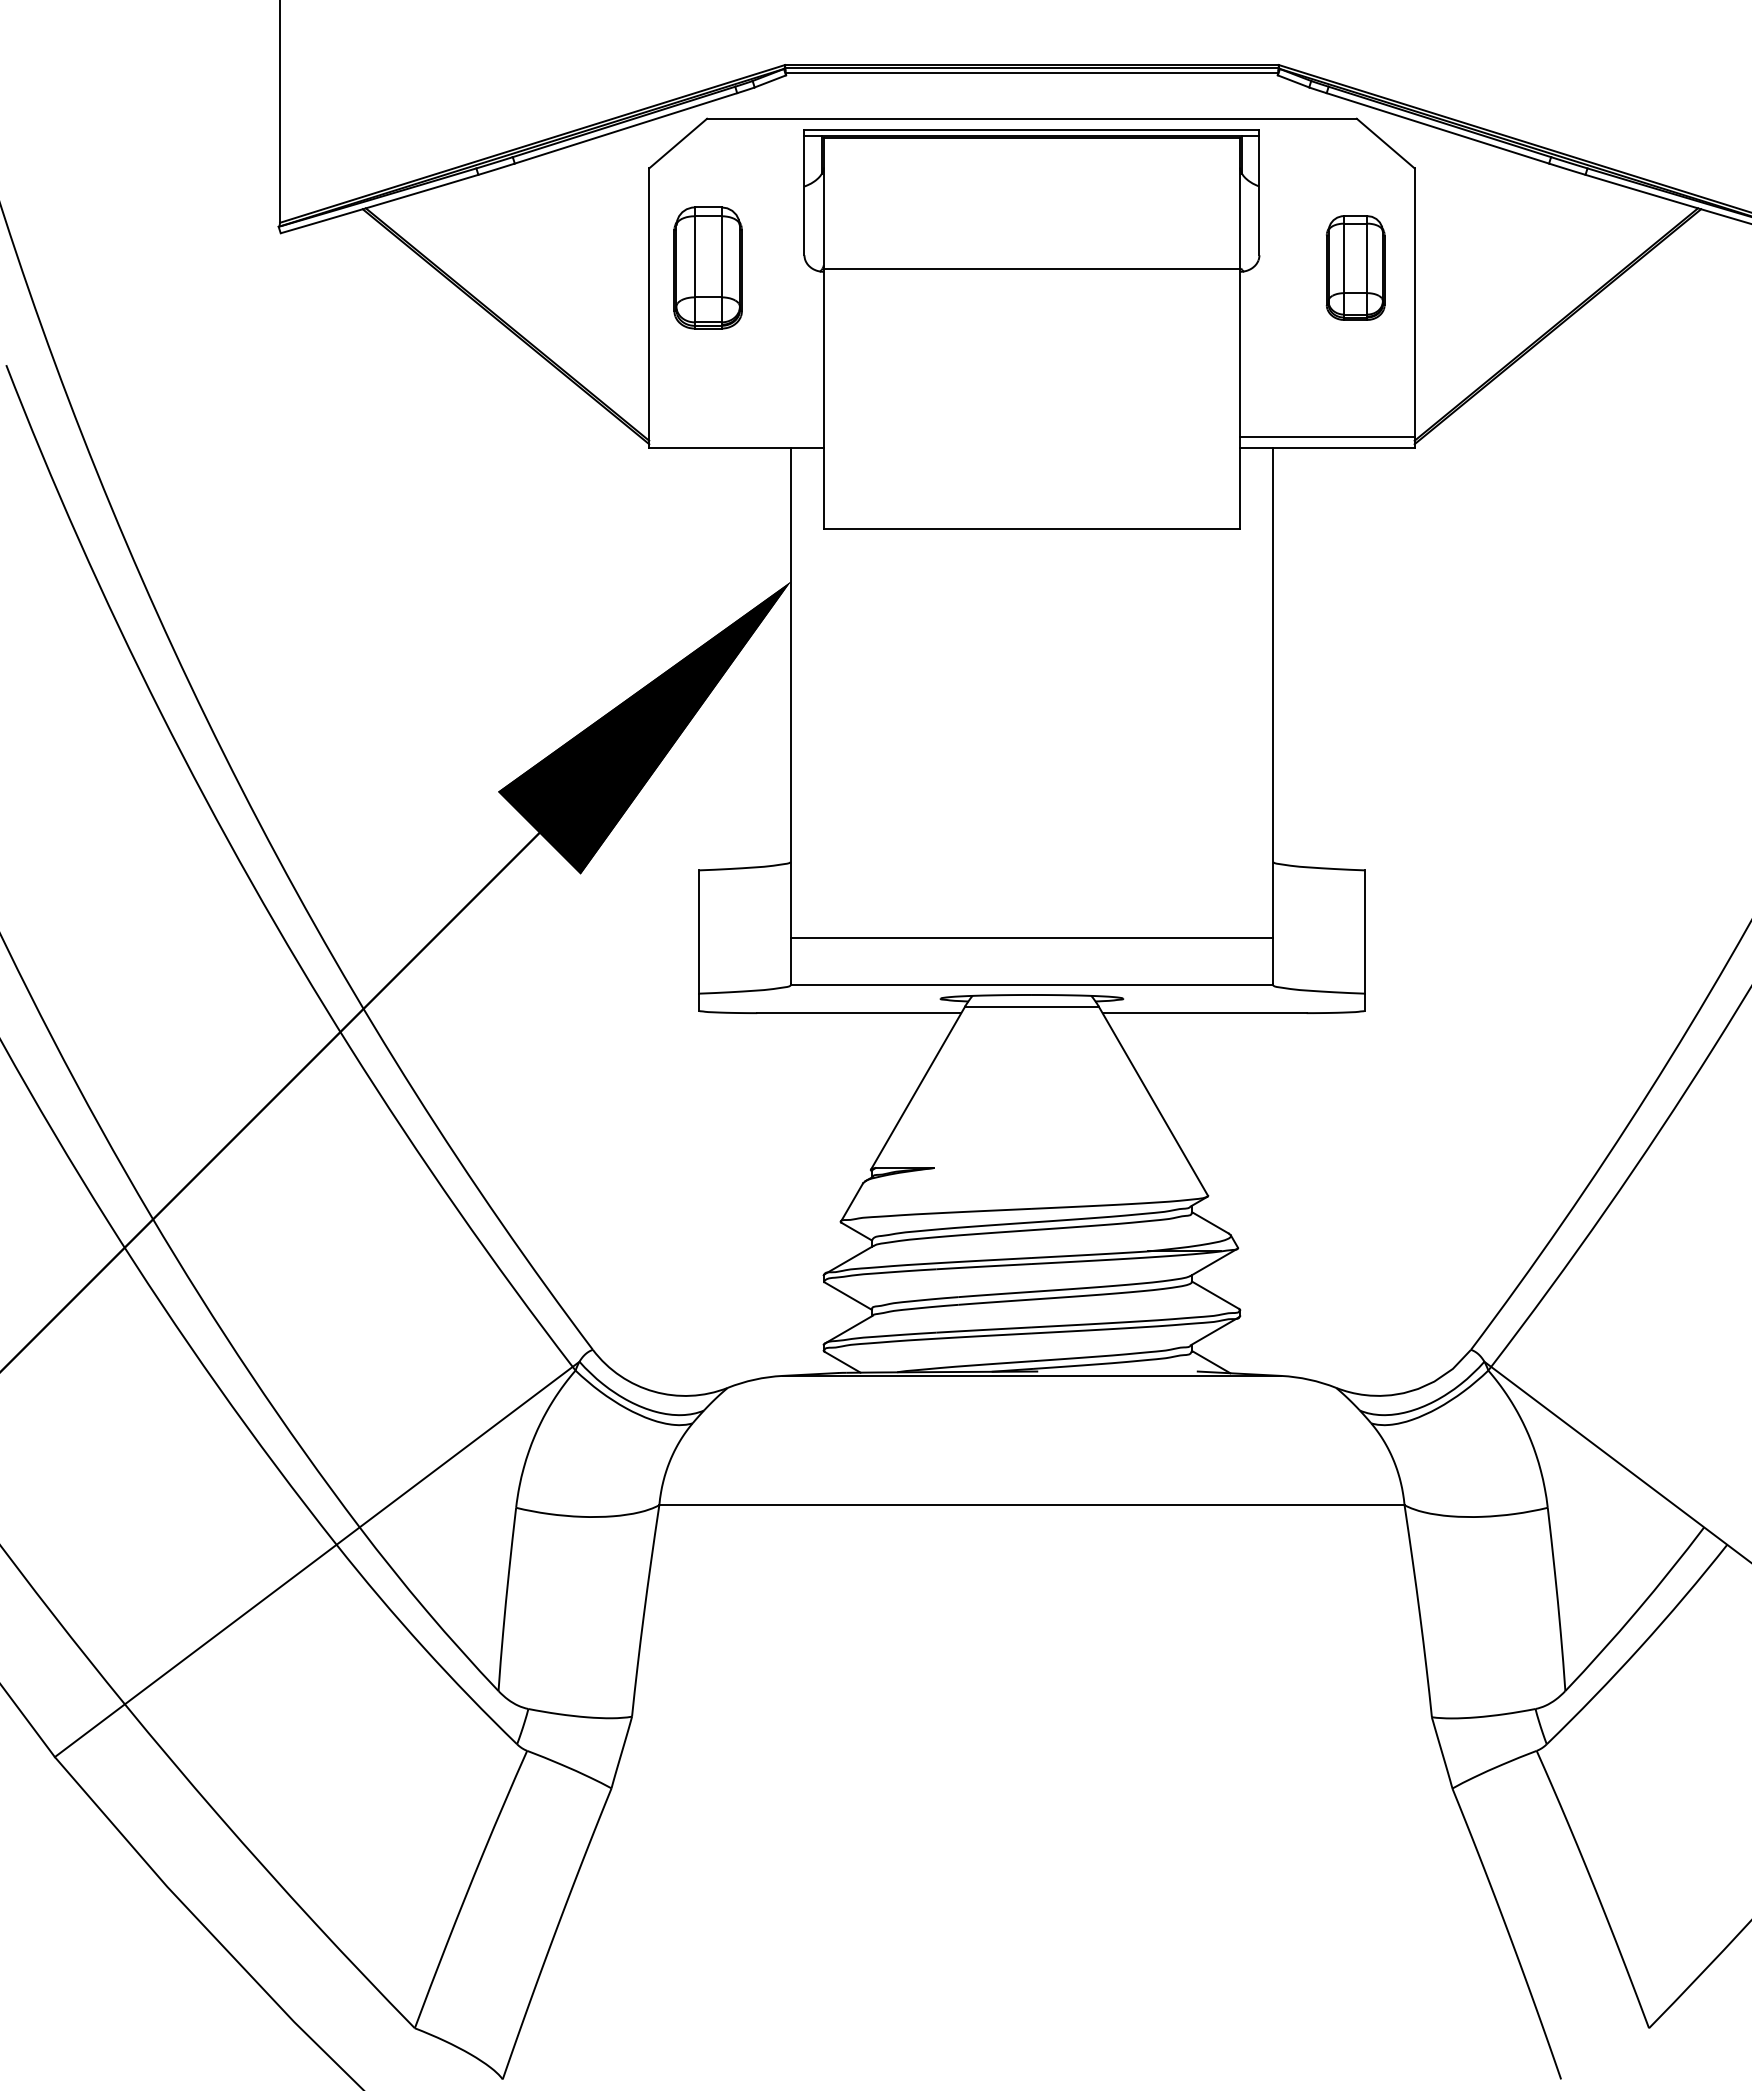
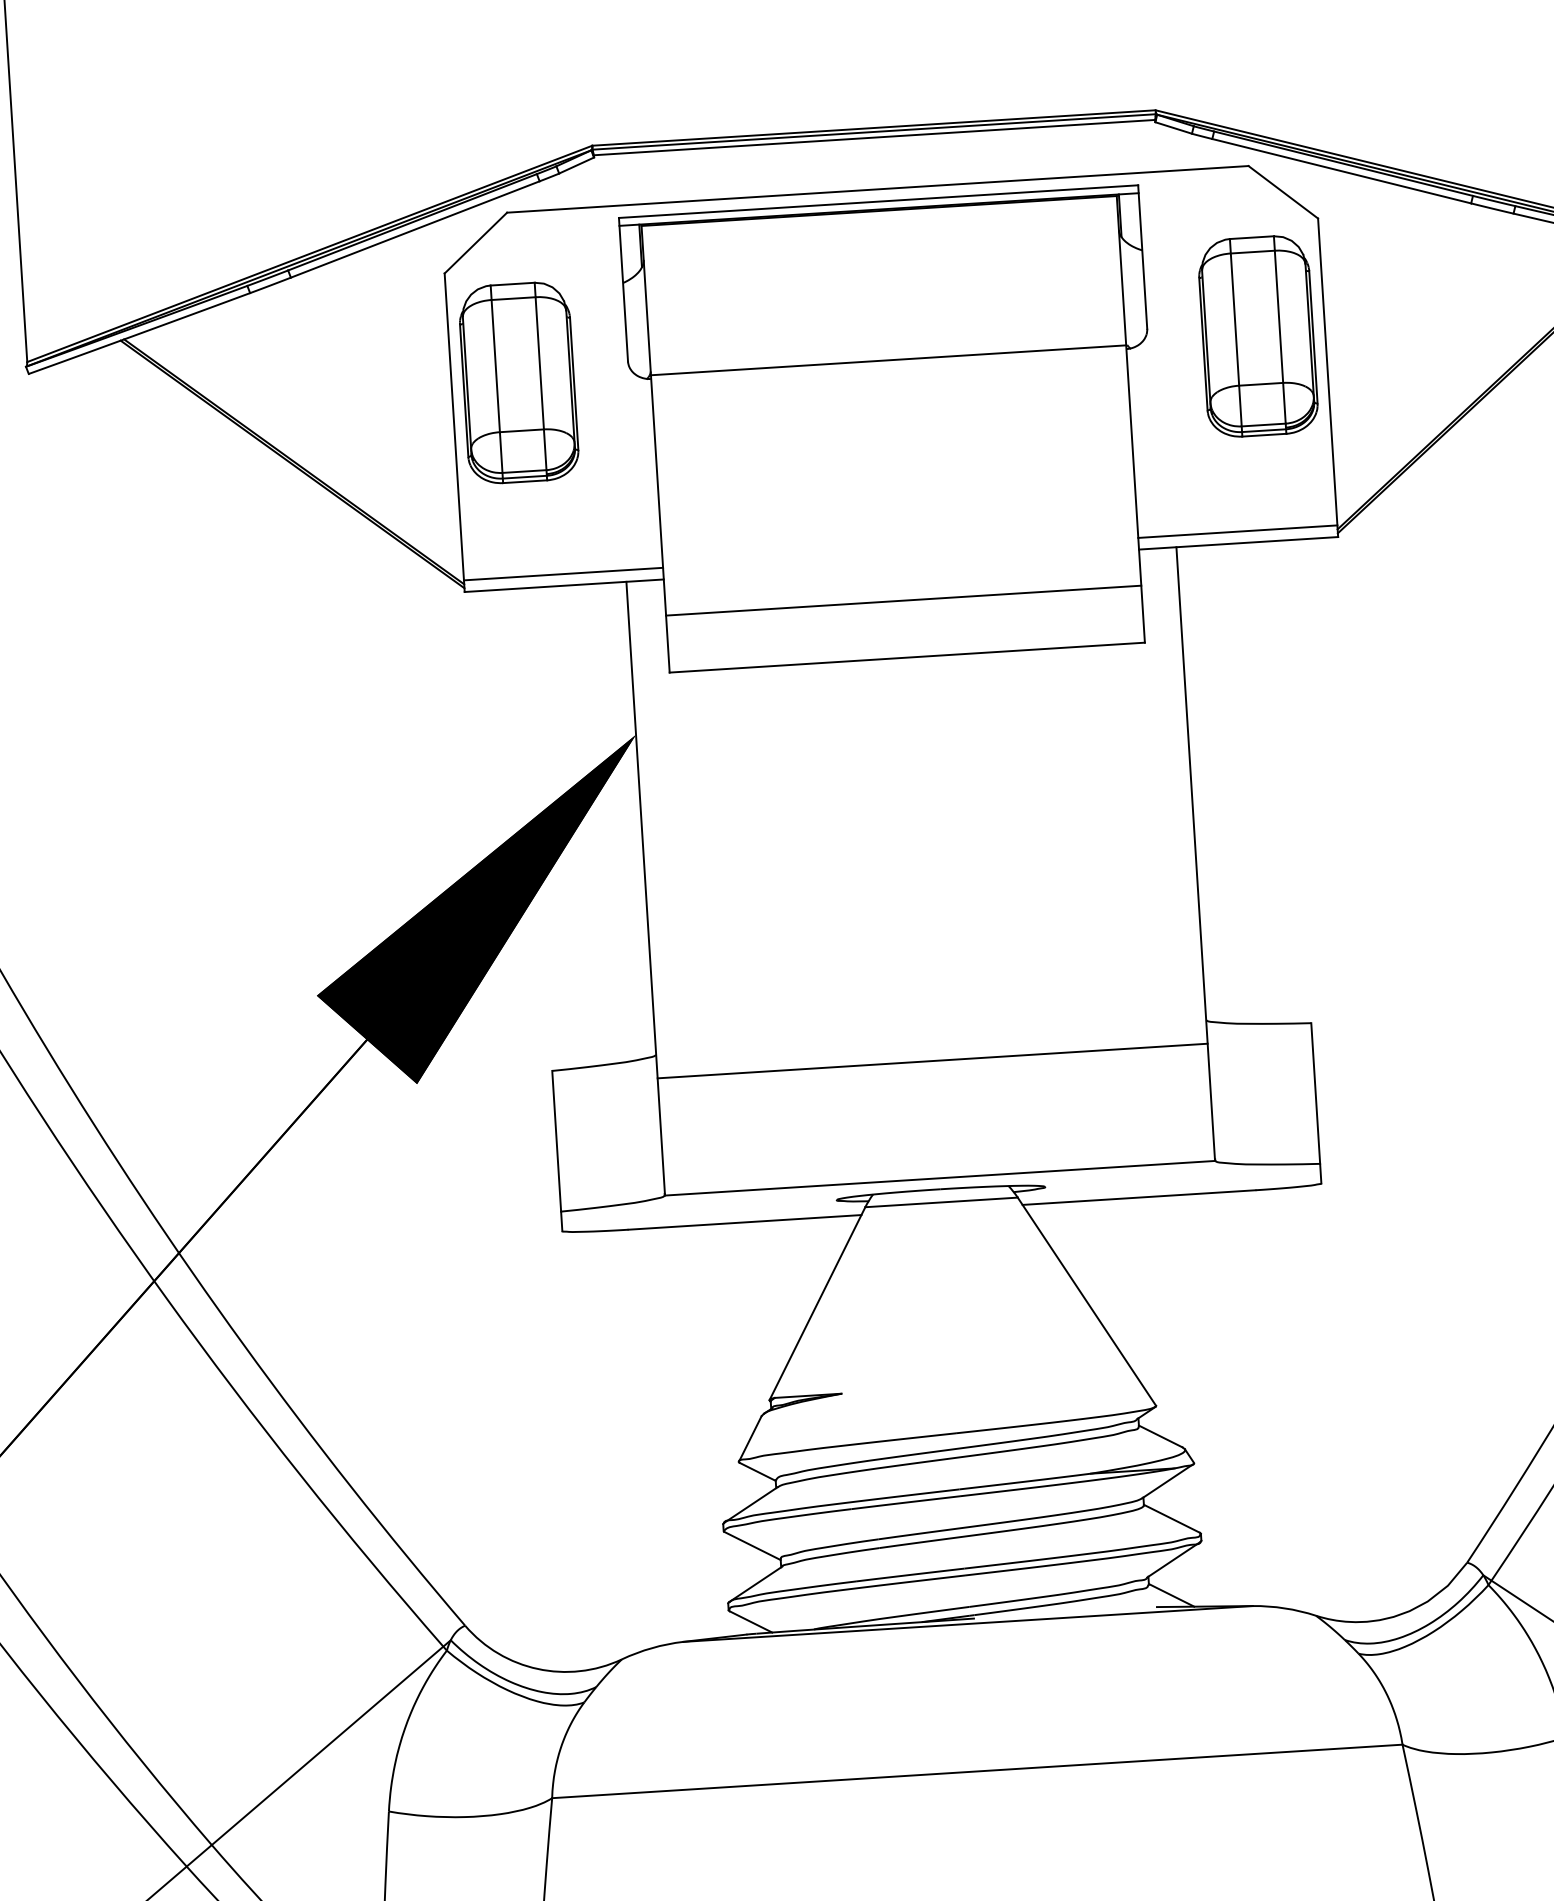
part: (708, 267) -> (519, 382), size x1.43
part: (1355, 267) -> (1257, 335), size x1.67
line: (736, 437) -> (563, 574), added
line: (1031, 479) -> (903, 601), added
line: (1031, 937) -> (932, 1060), moved

